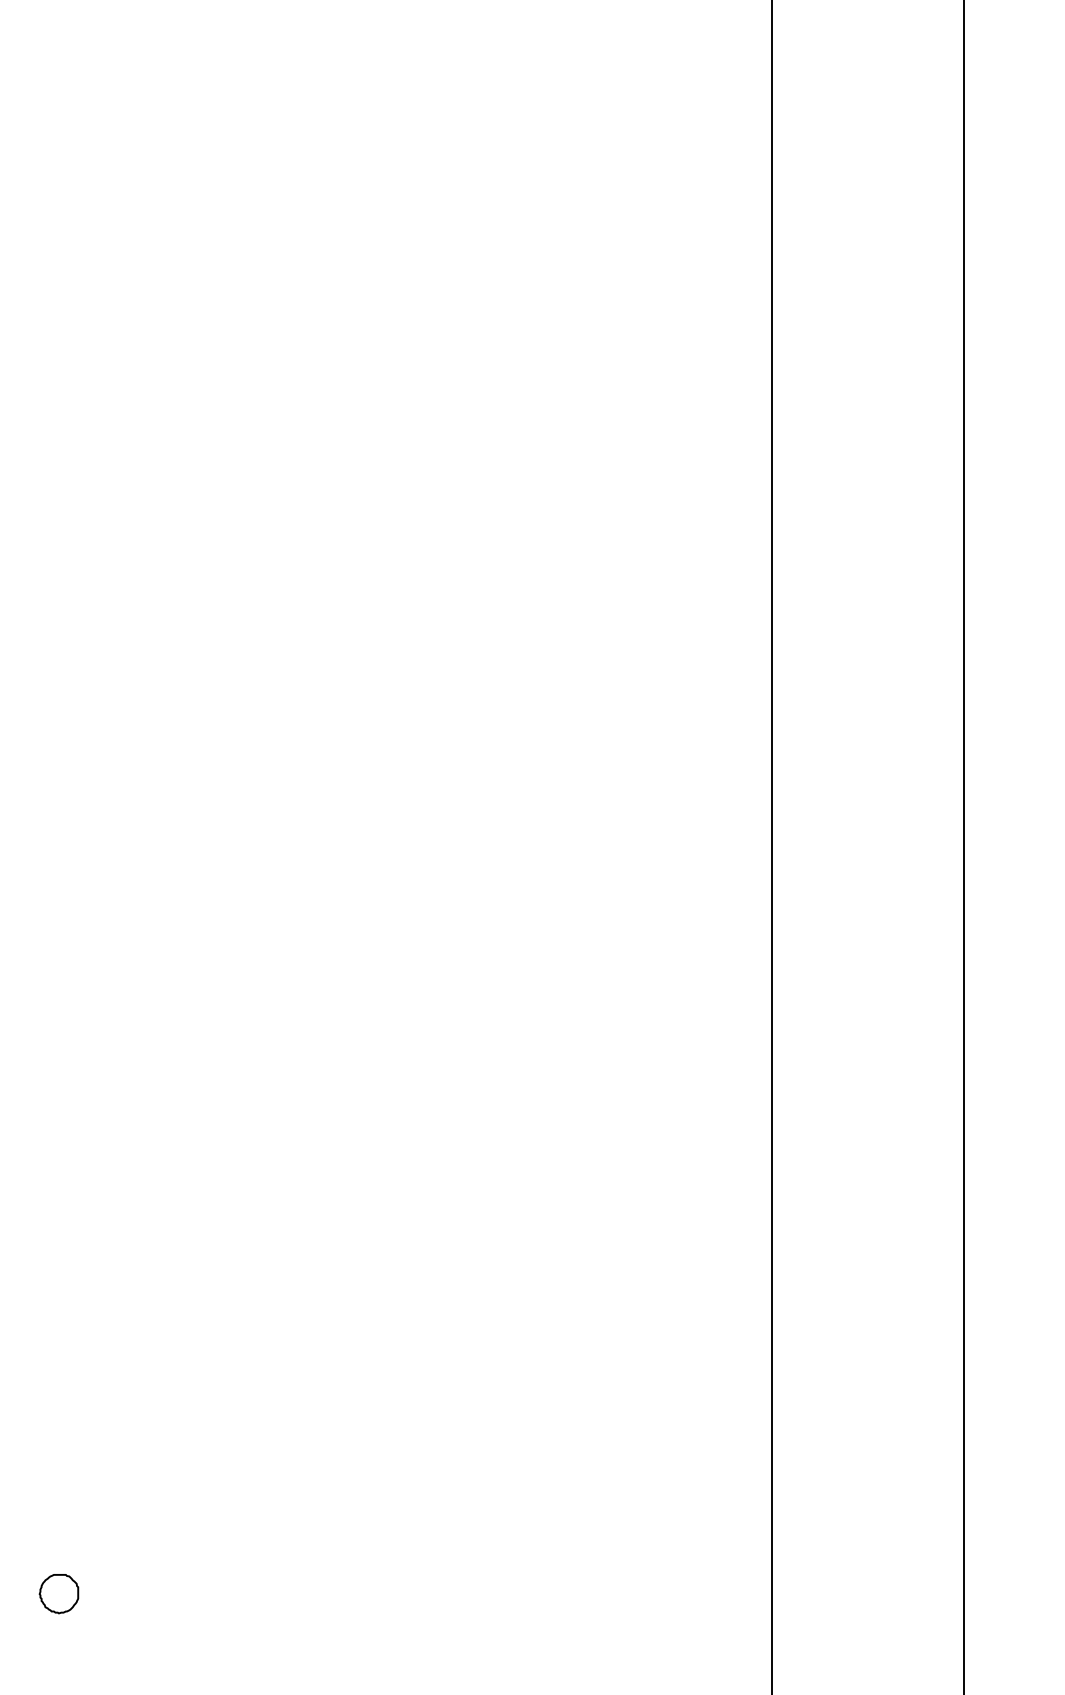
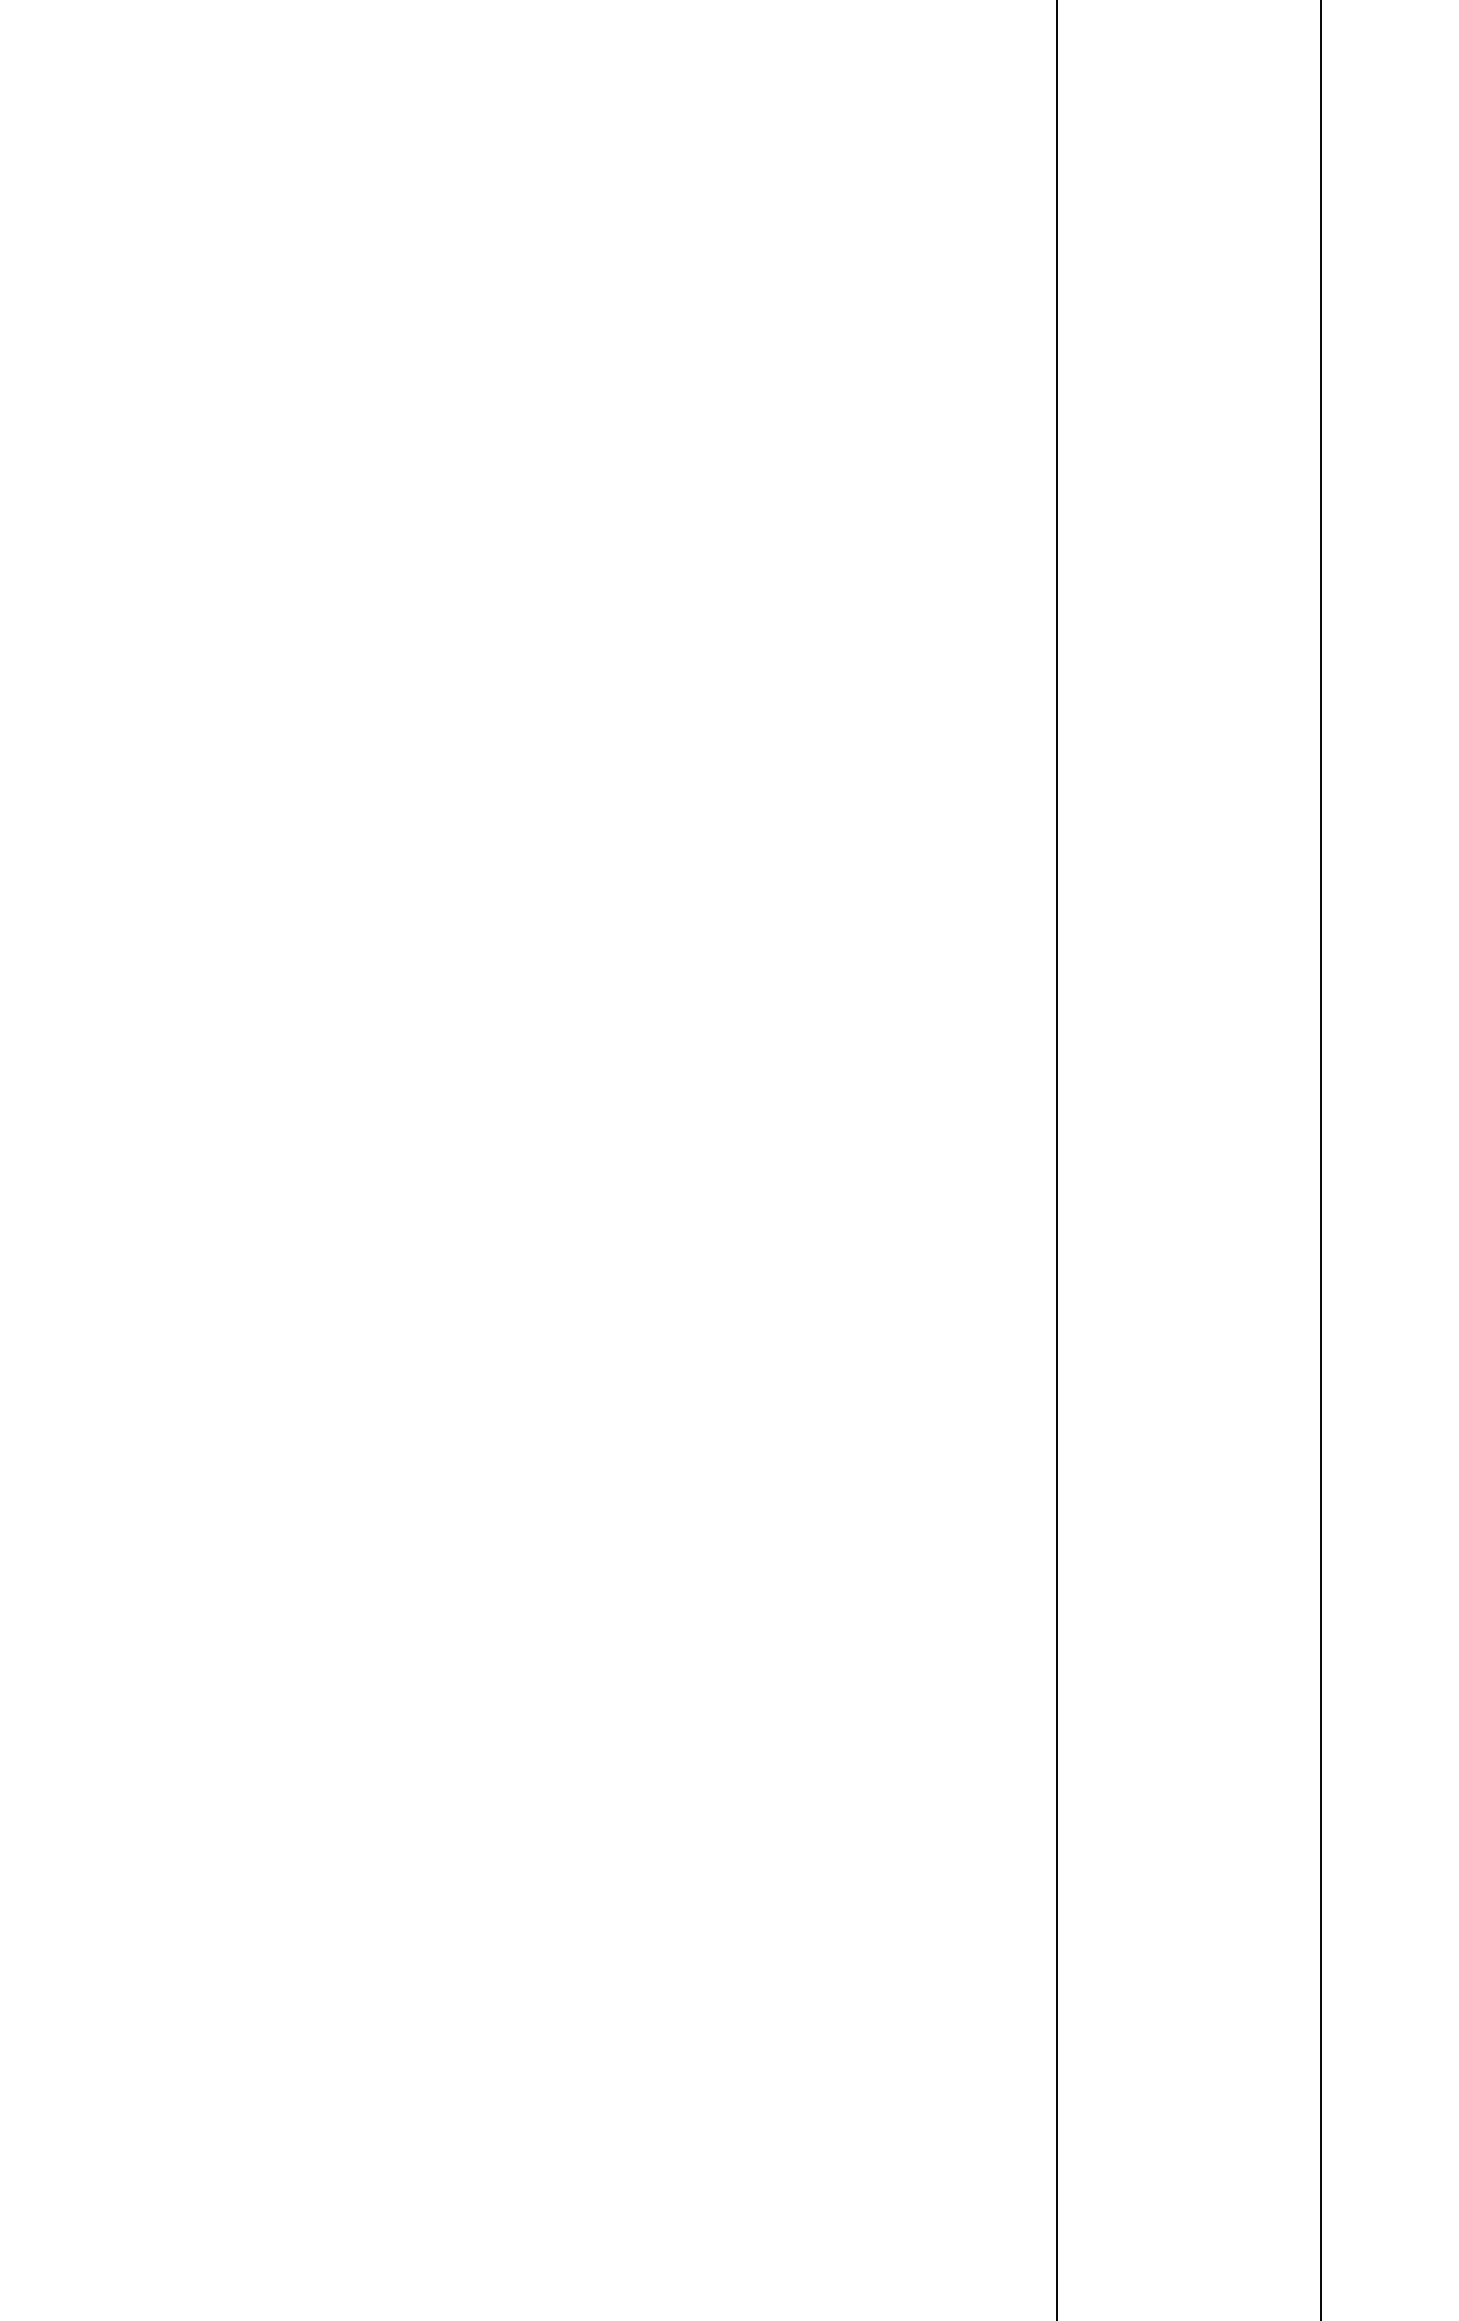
part: (58, 1593) -> (80, 2182), removed

